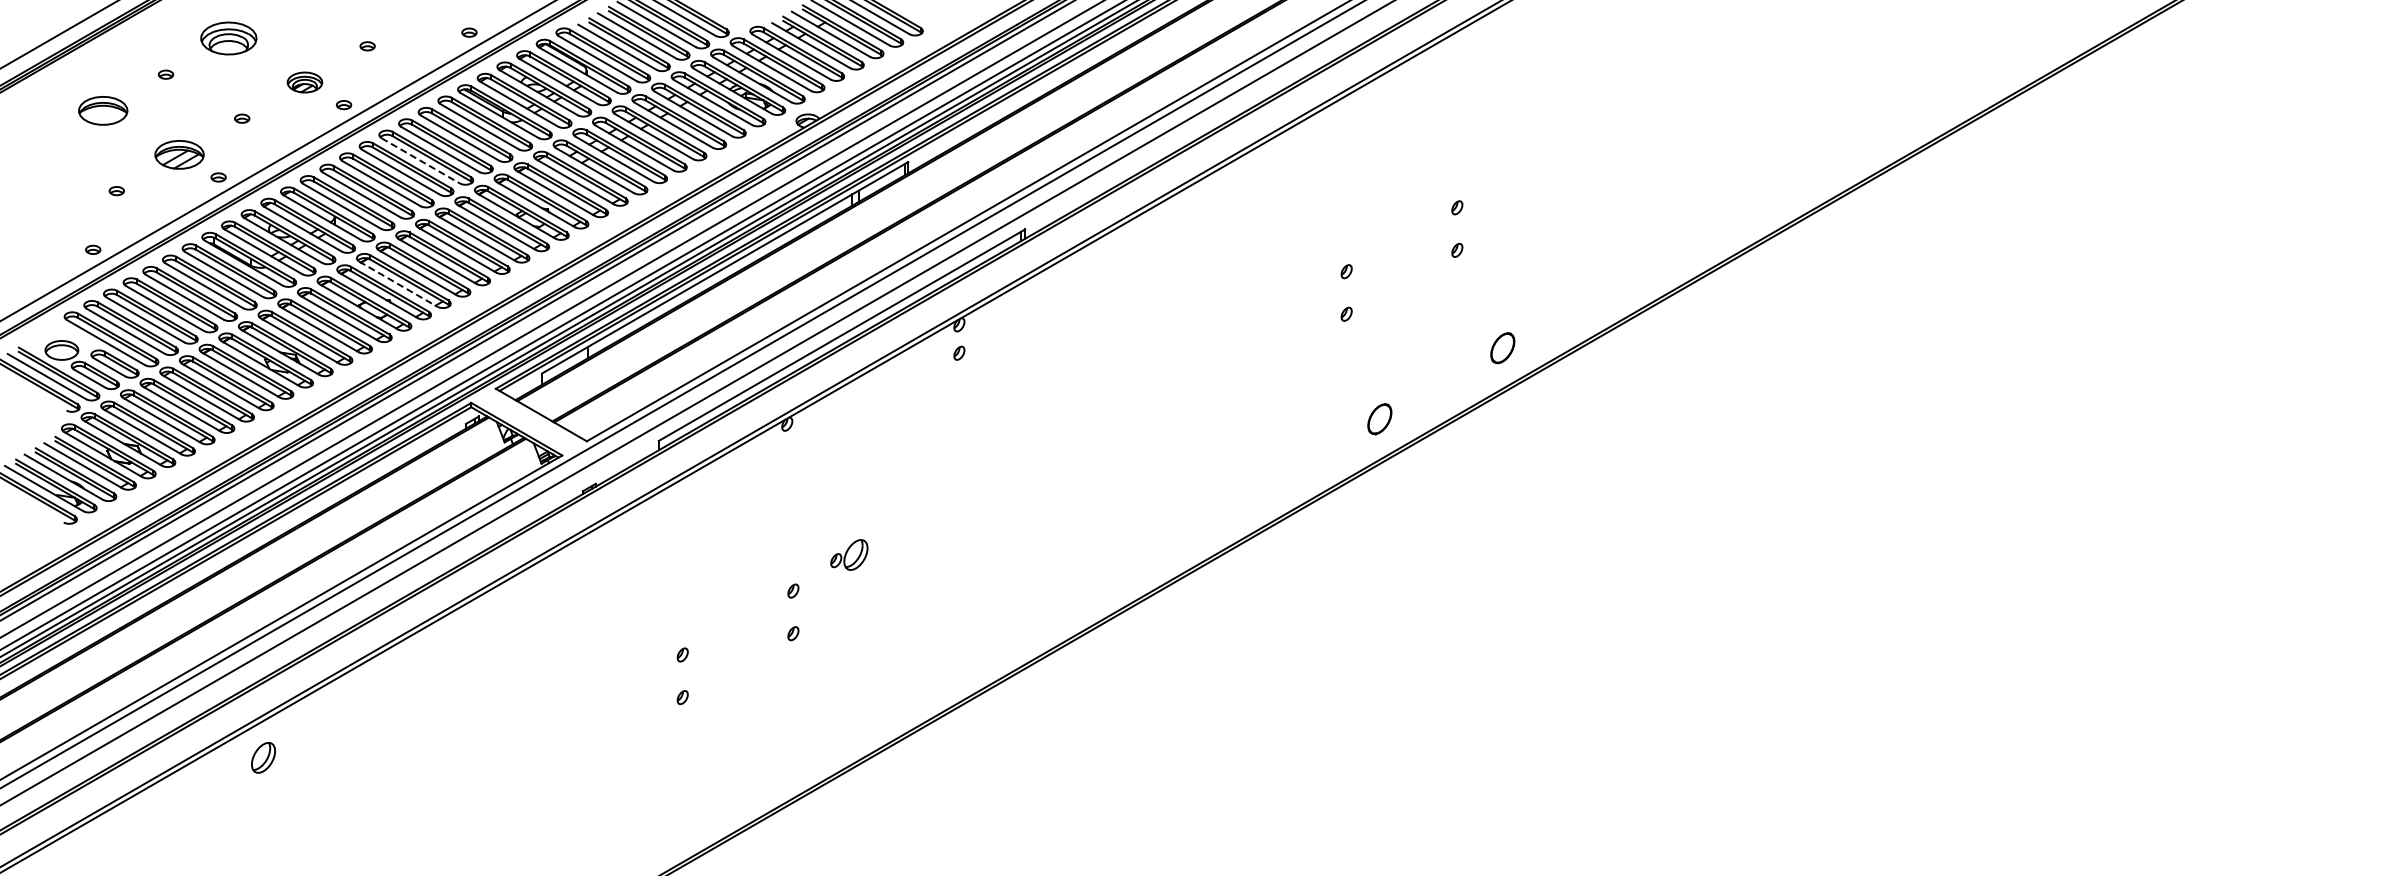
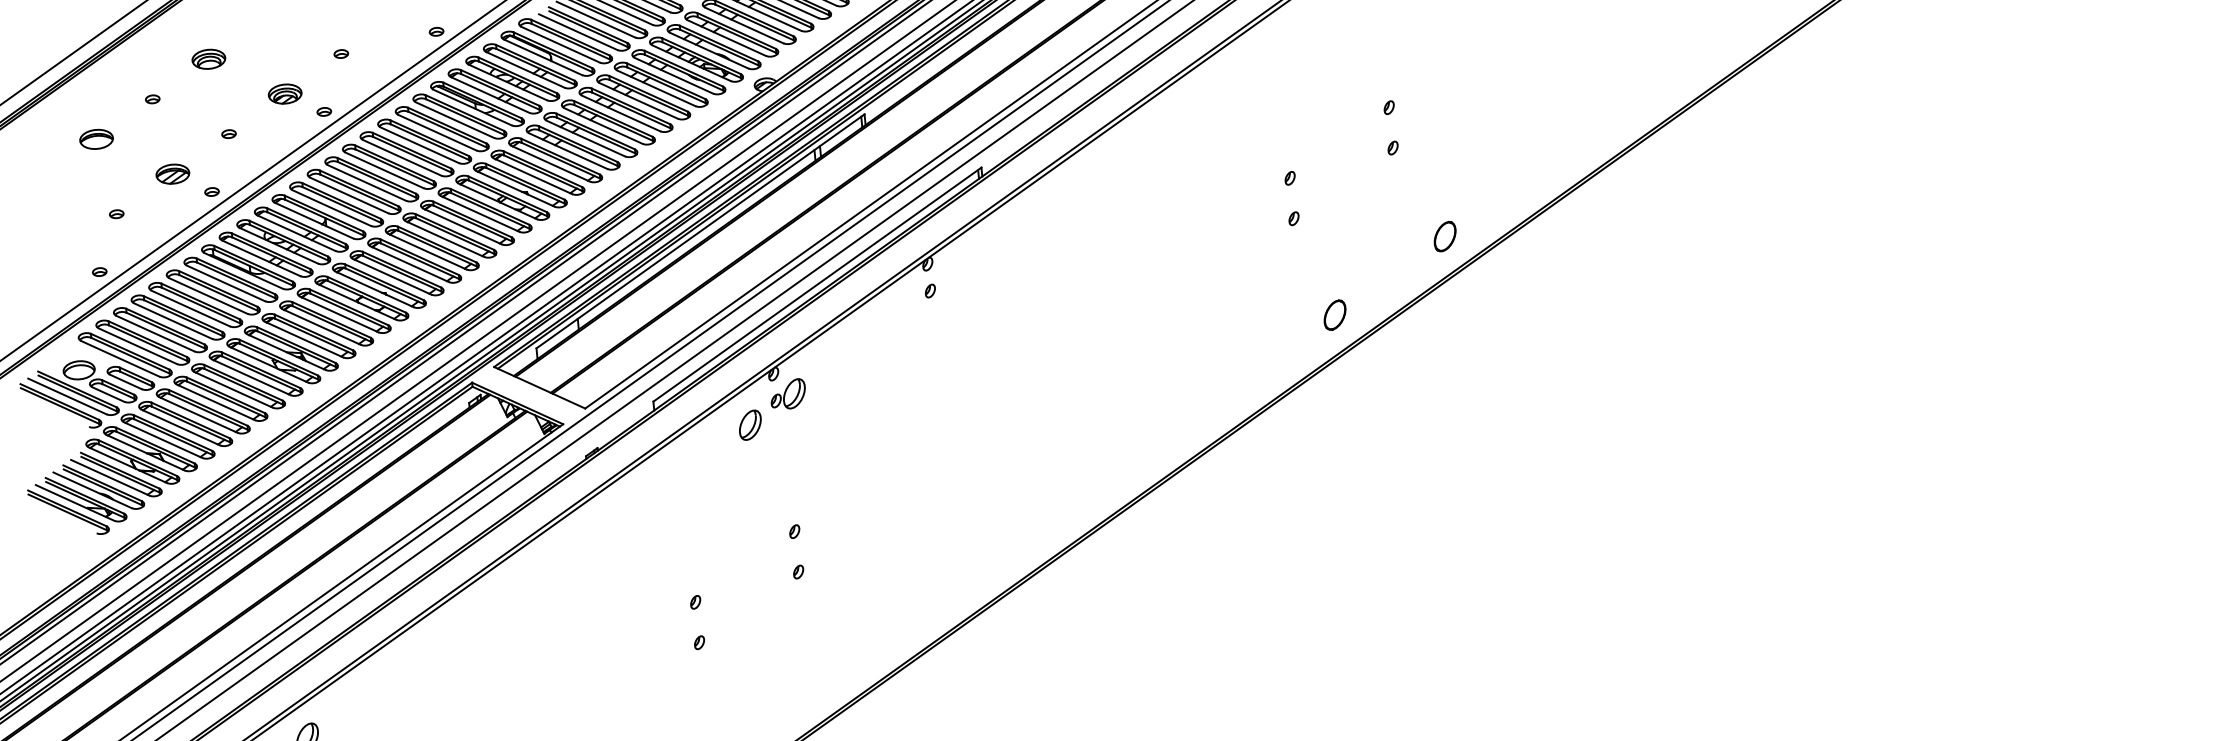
part: (228, 38) -> (208, 59), size x0.62
part: (103, 110) -> (96, 139), size x0.71
part: (179, 154) -> (172, 173), size x0.71
line: (421, 161) -> (402, 158), dashed -> solid
line: (398, 284) -> (392, 277), dashed -> solid
part: (757, 475) -> (750, 425), added
part: (849, 554) -> (788, 393), moved

